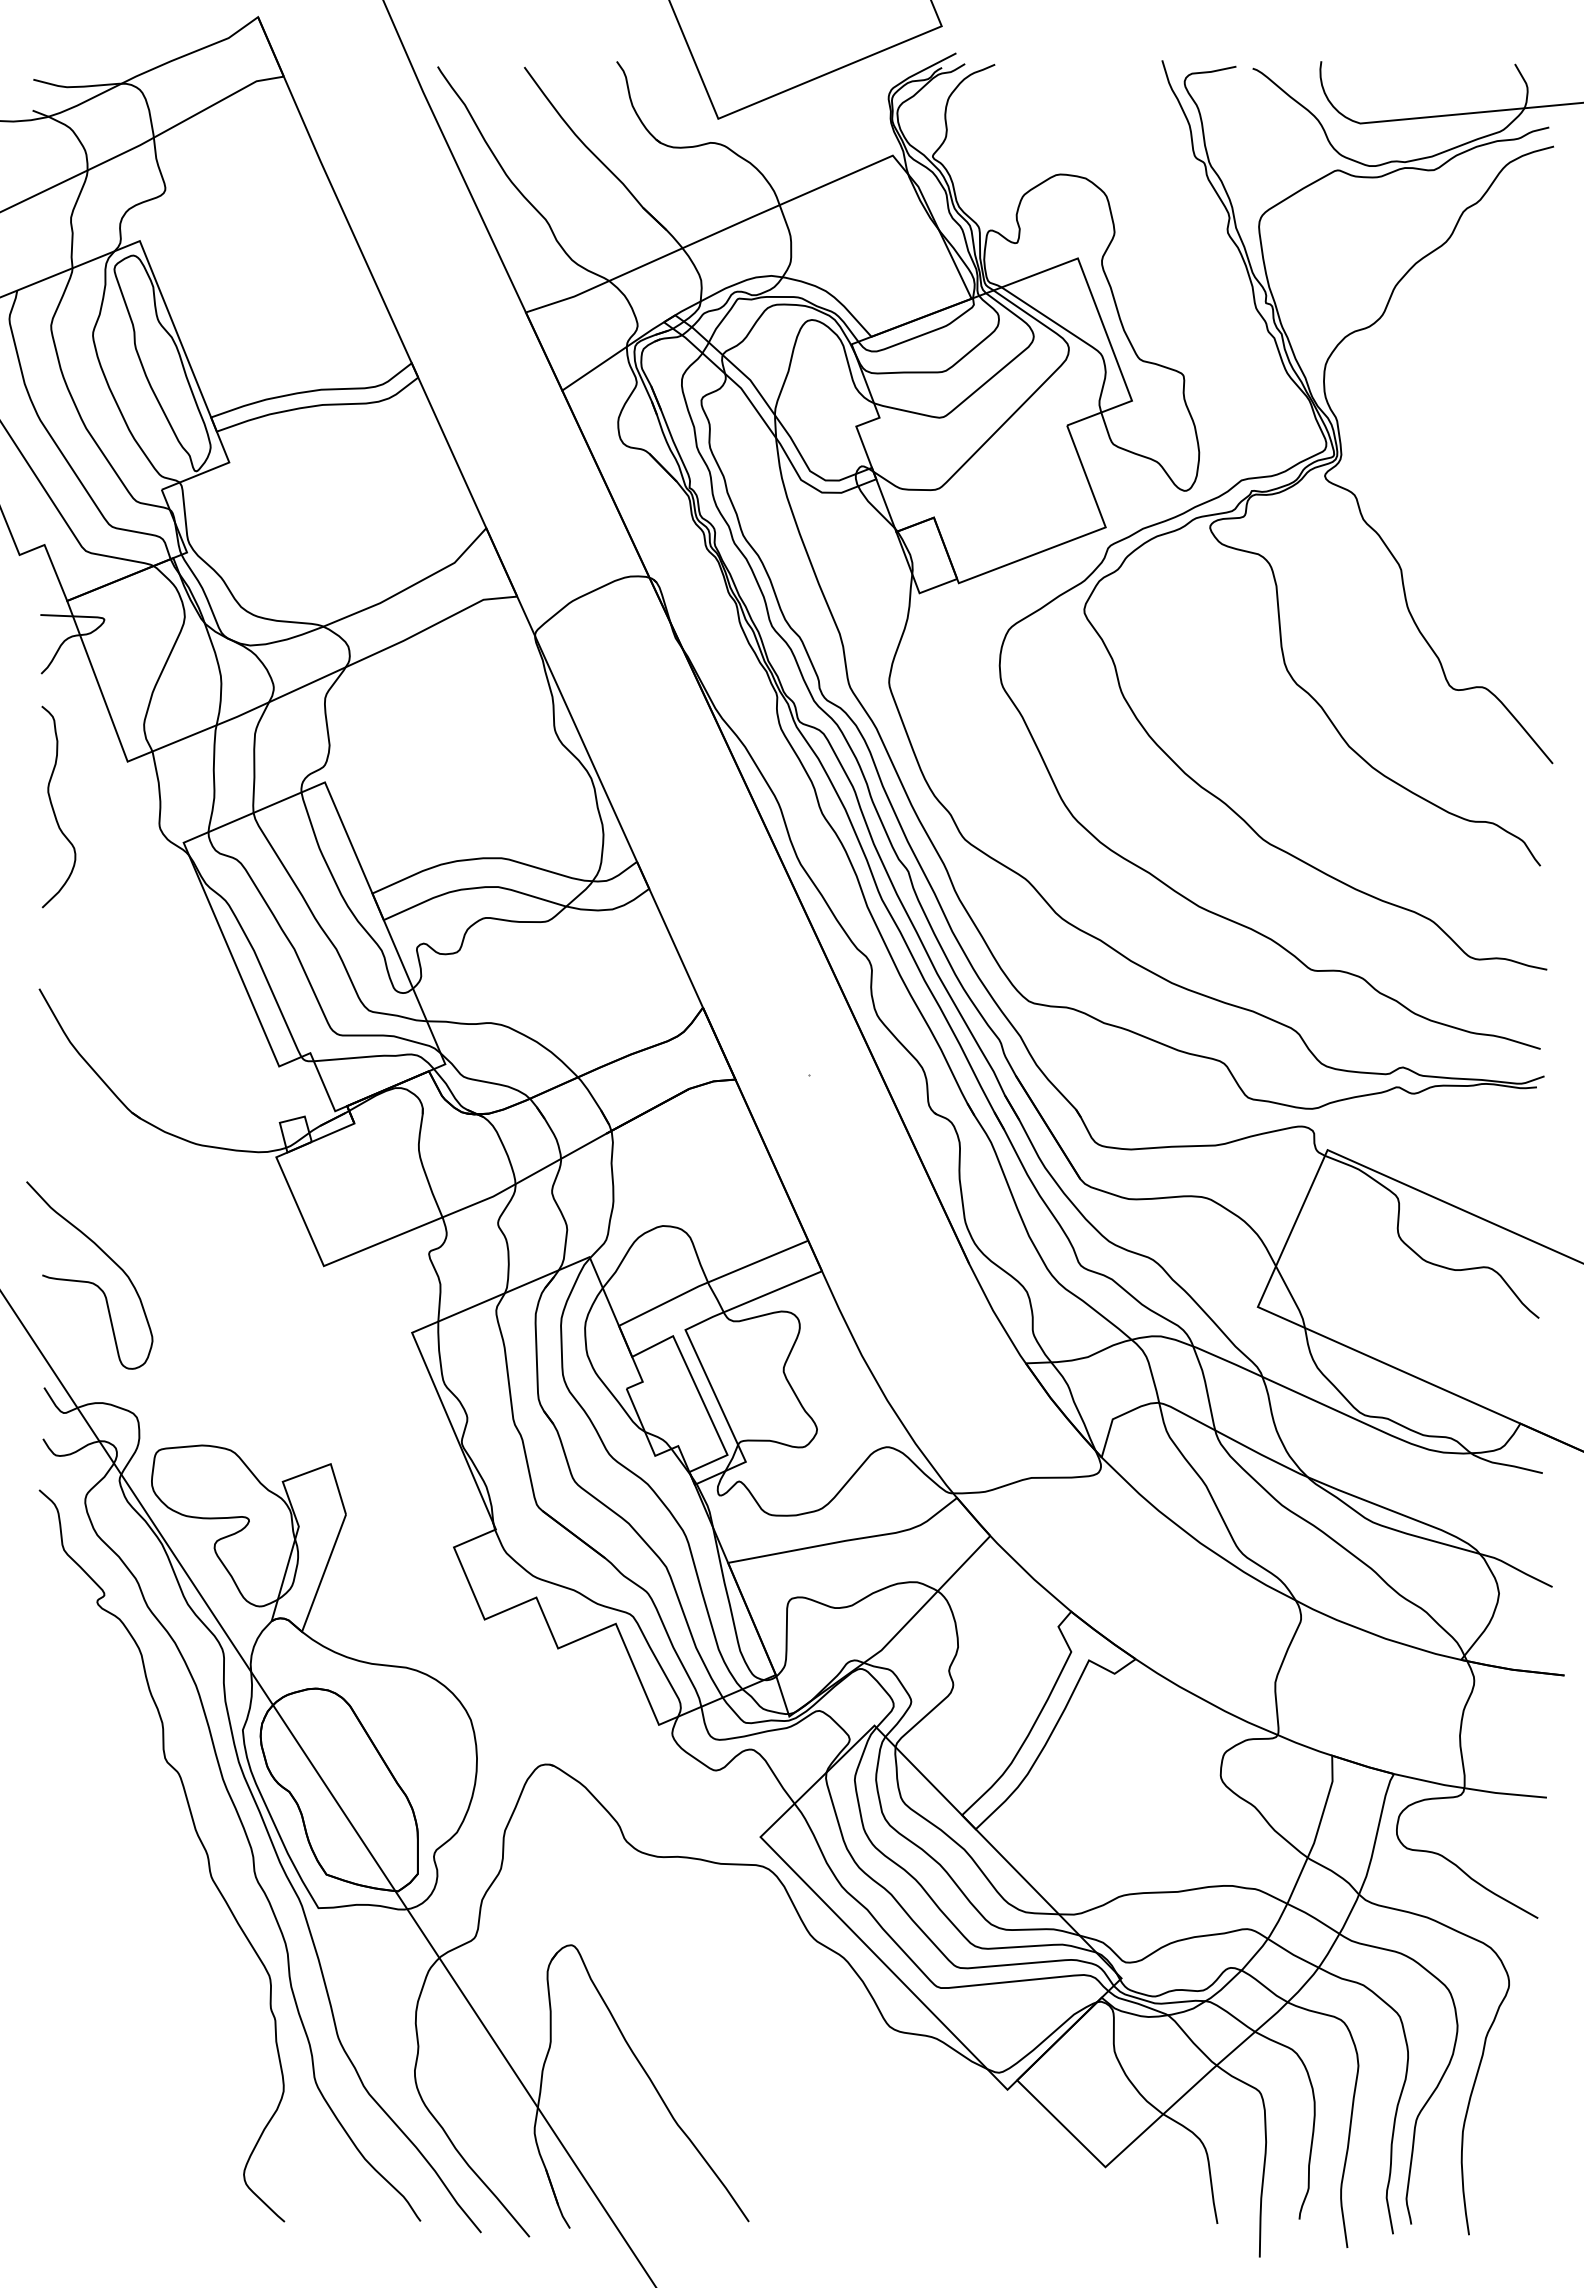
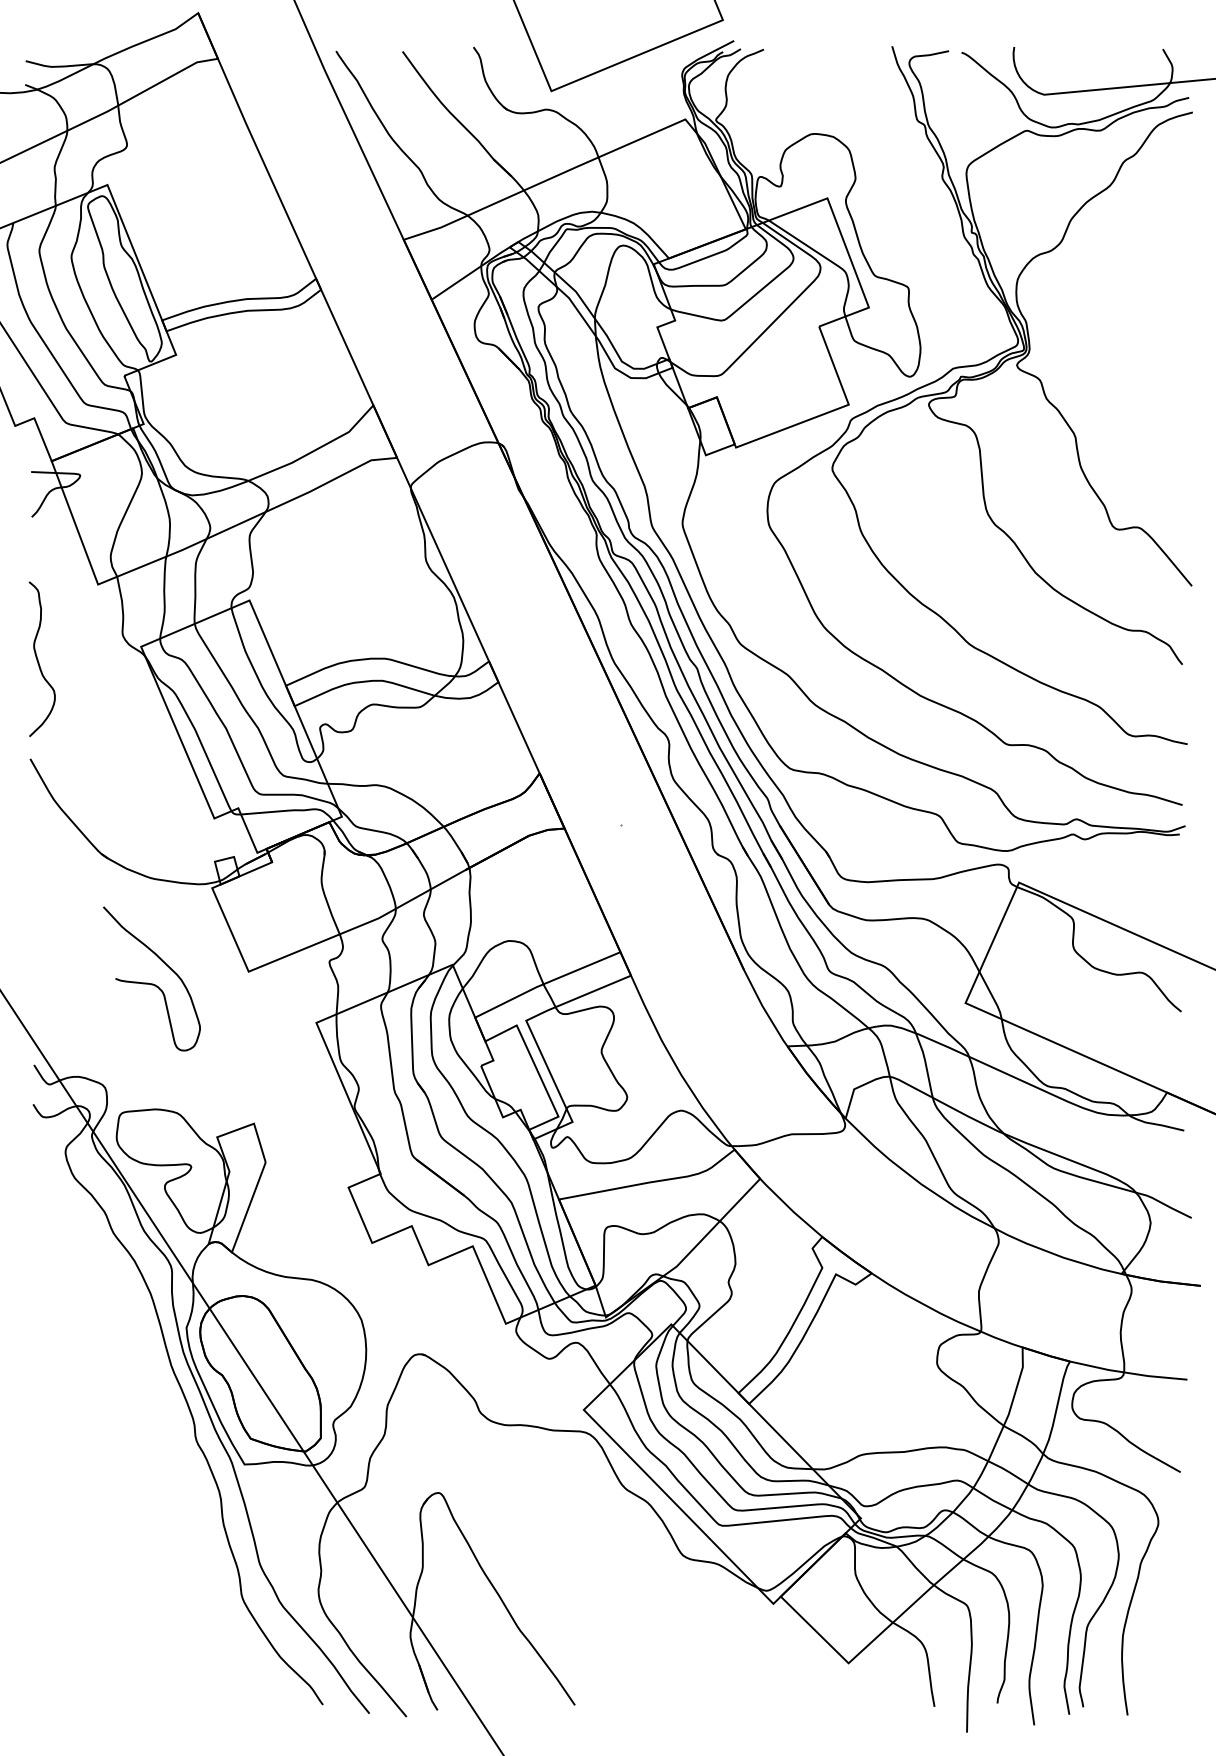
curve: (53, 806) -> (38, 658), moved
curve: (89, 1281) -> (151, 983), moved
curve: (197, 1836) -> (151, 1409), removed

